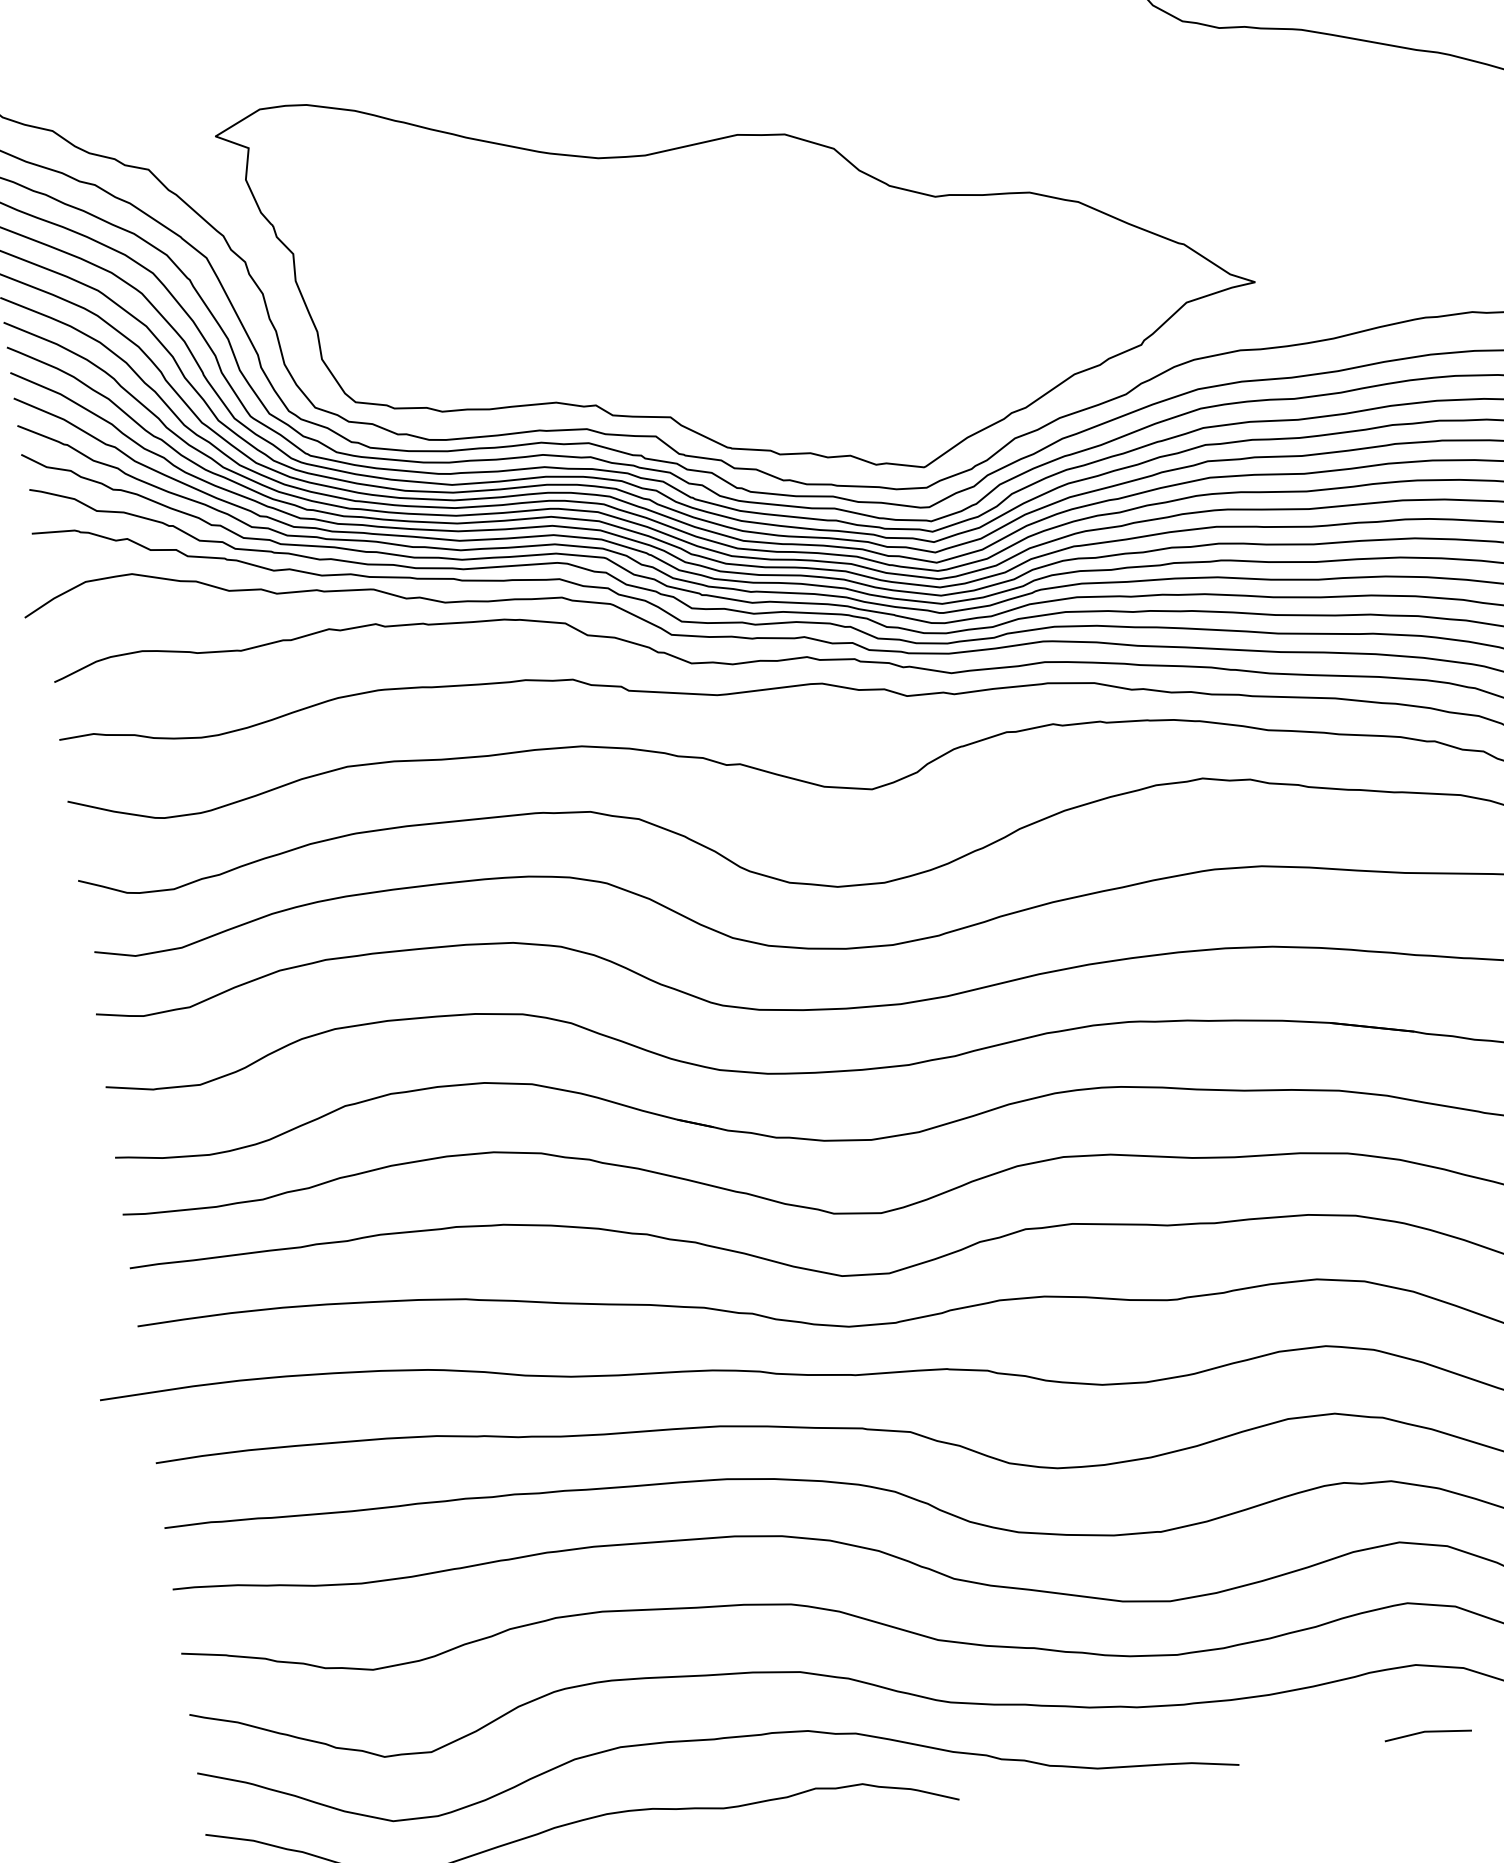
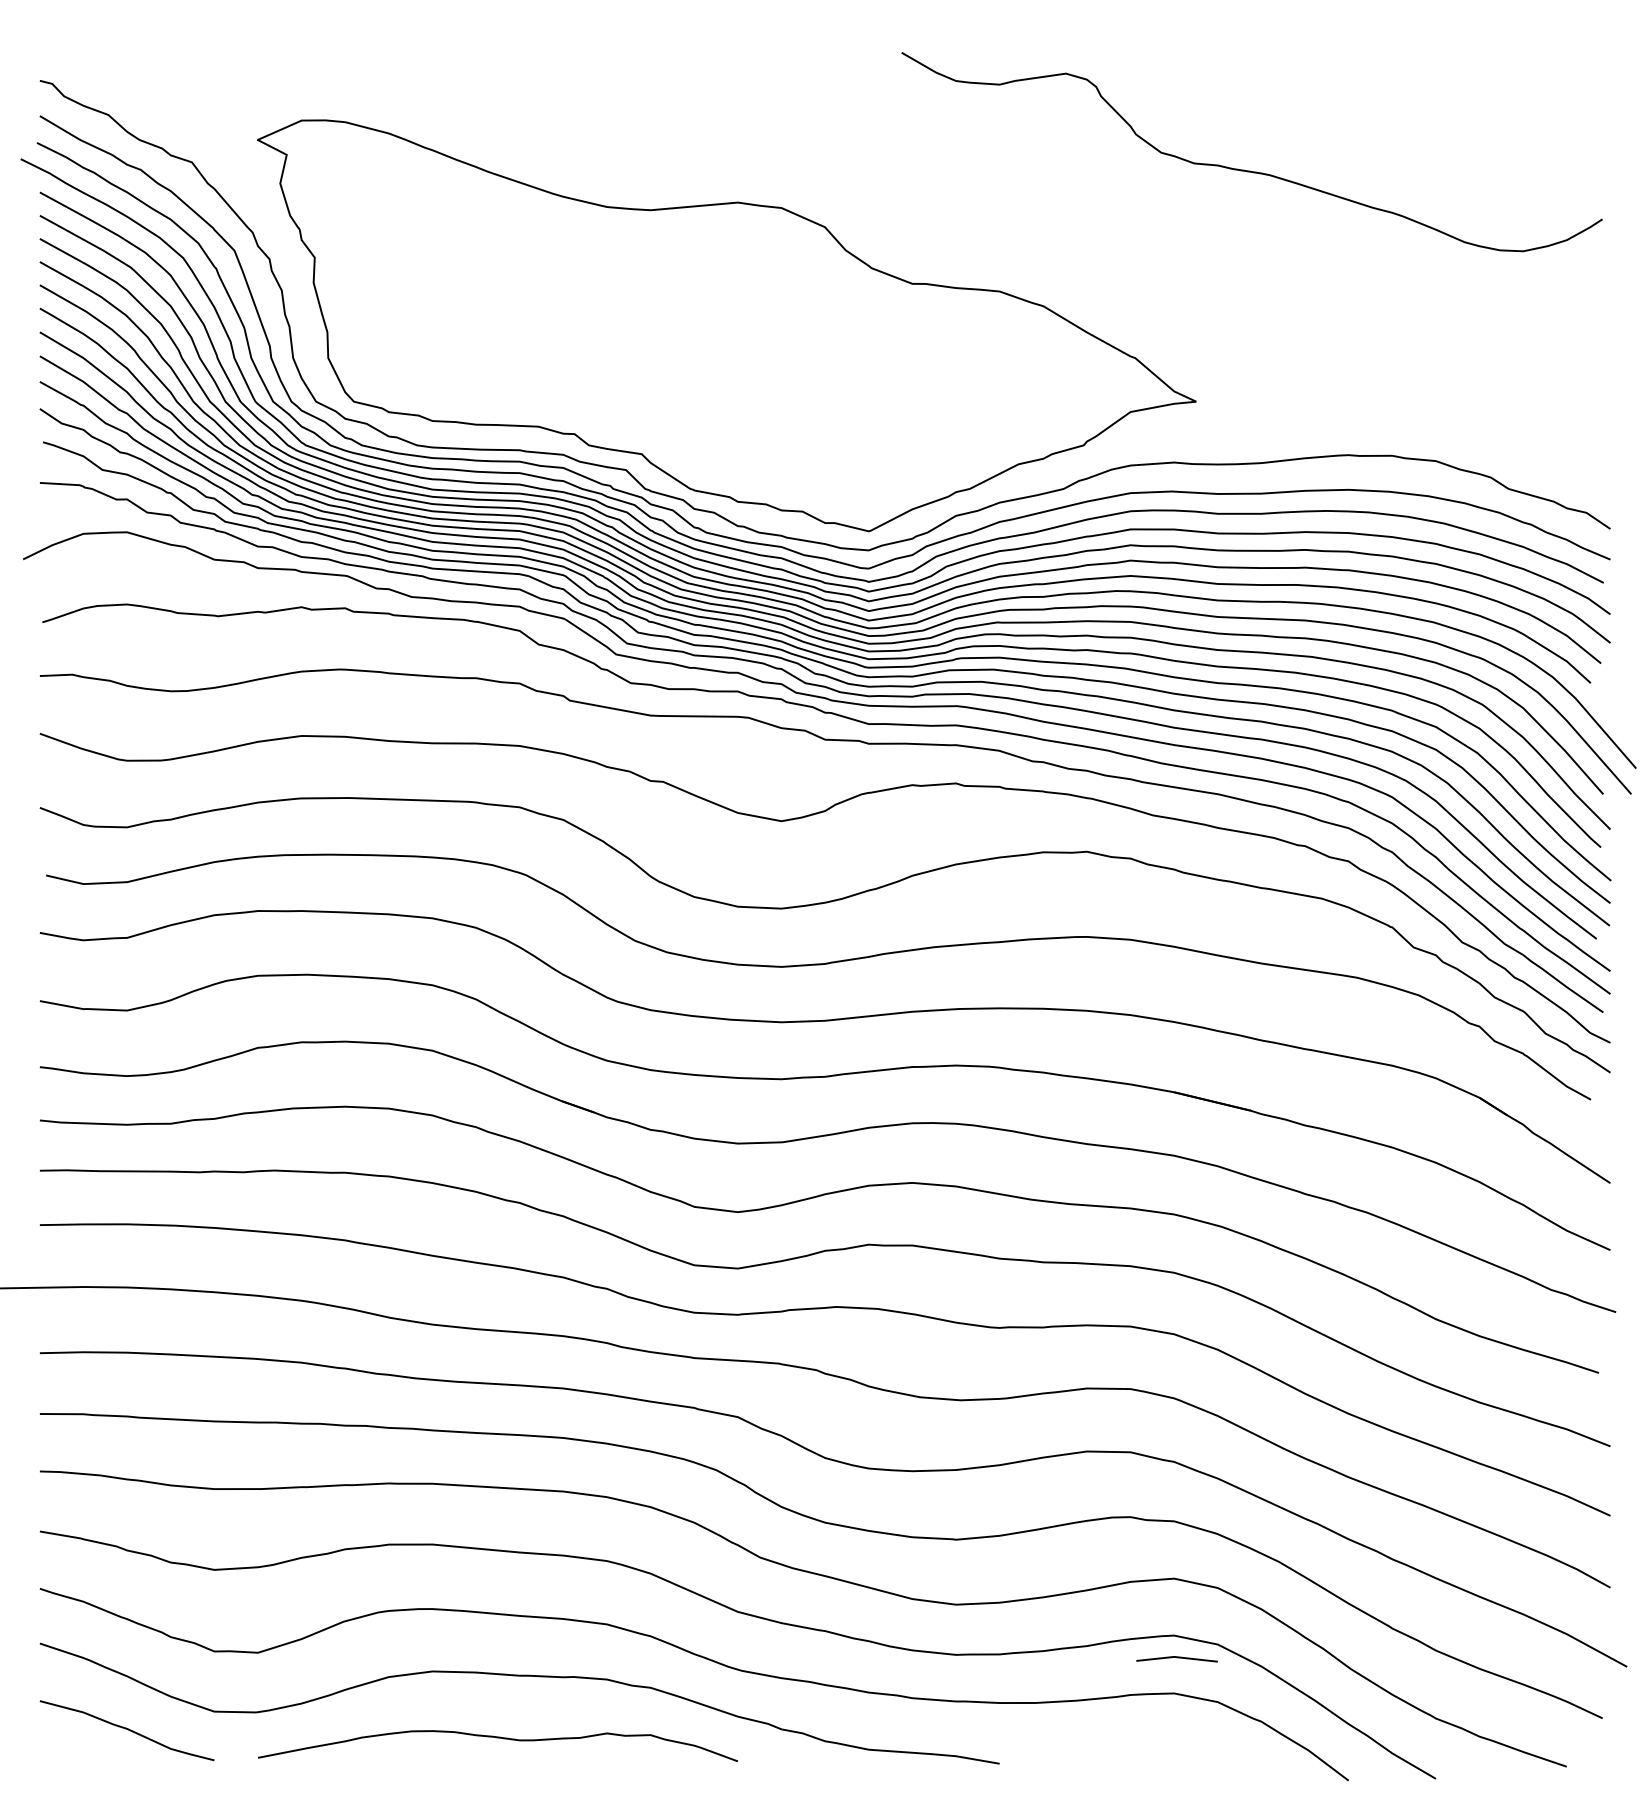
line: (1427, 1733) -> (1176, 1658), moved

